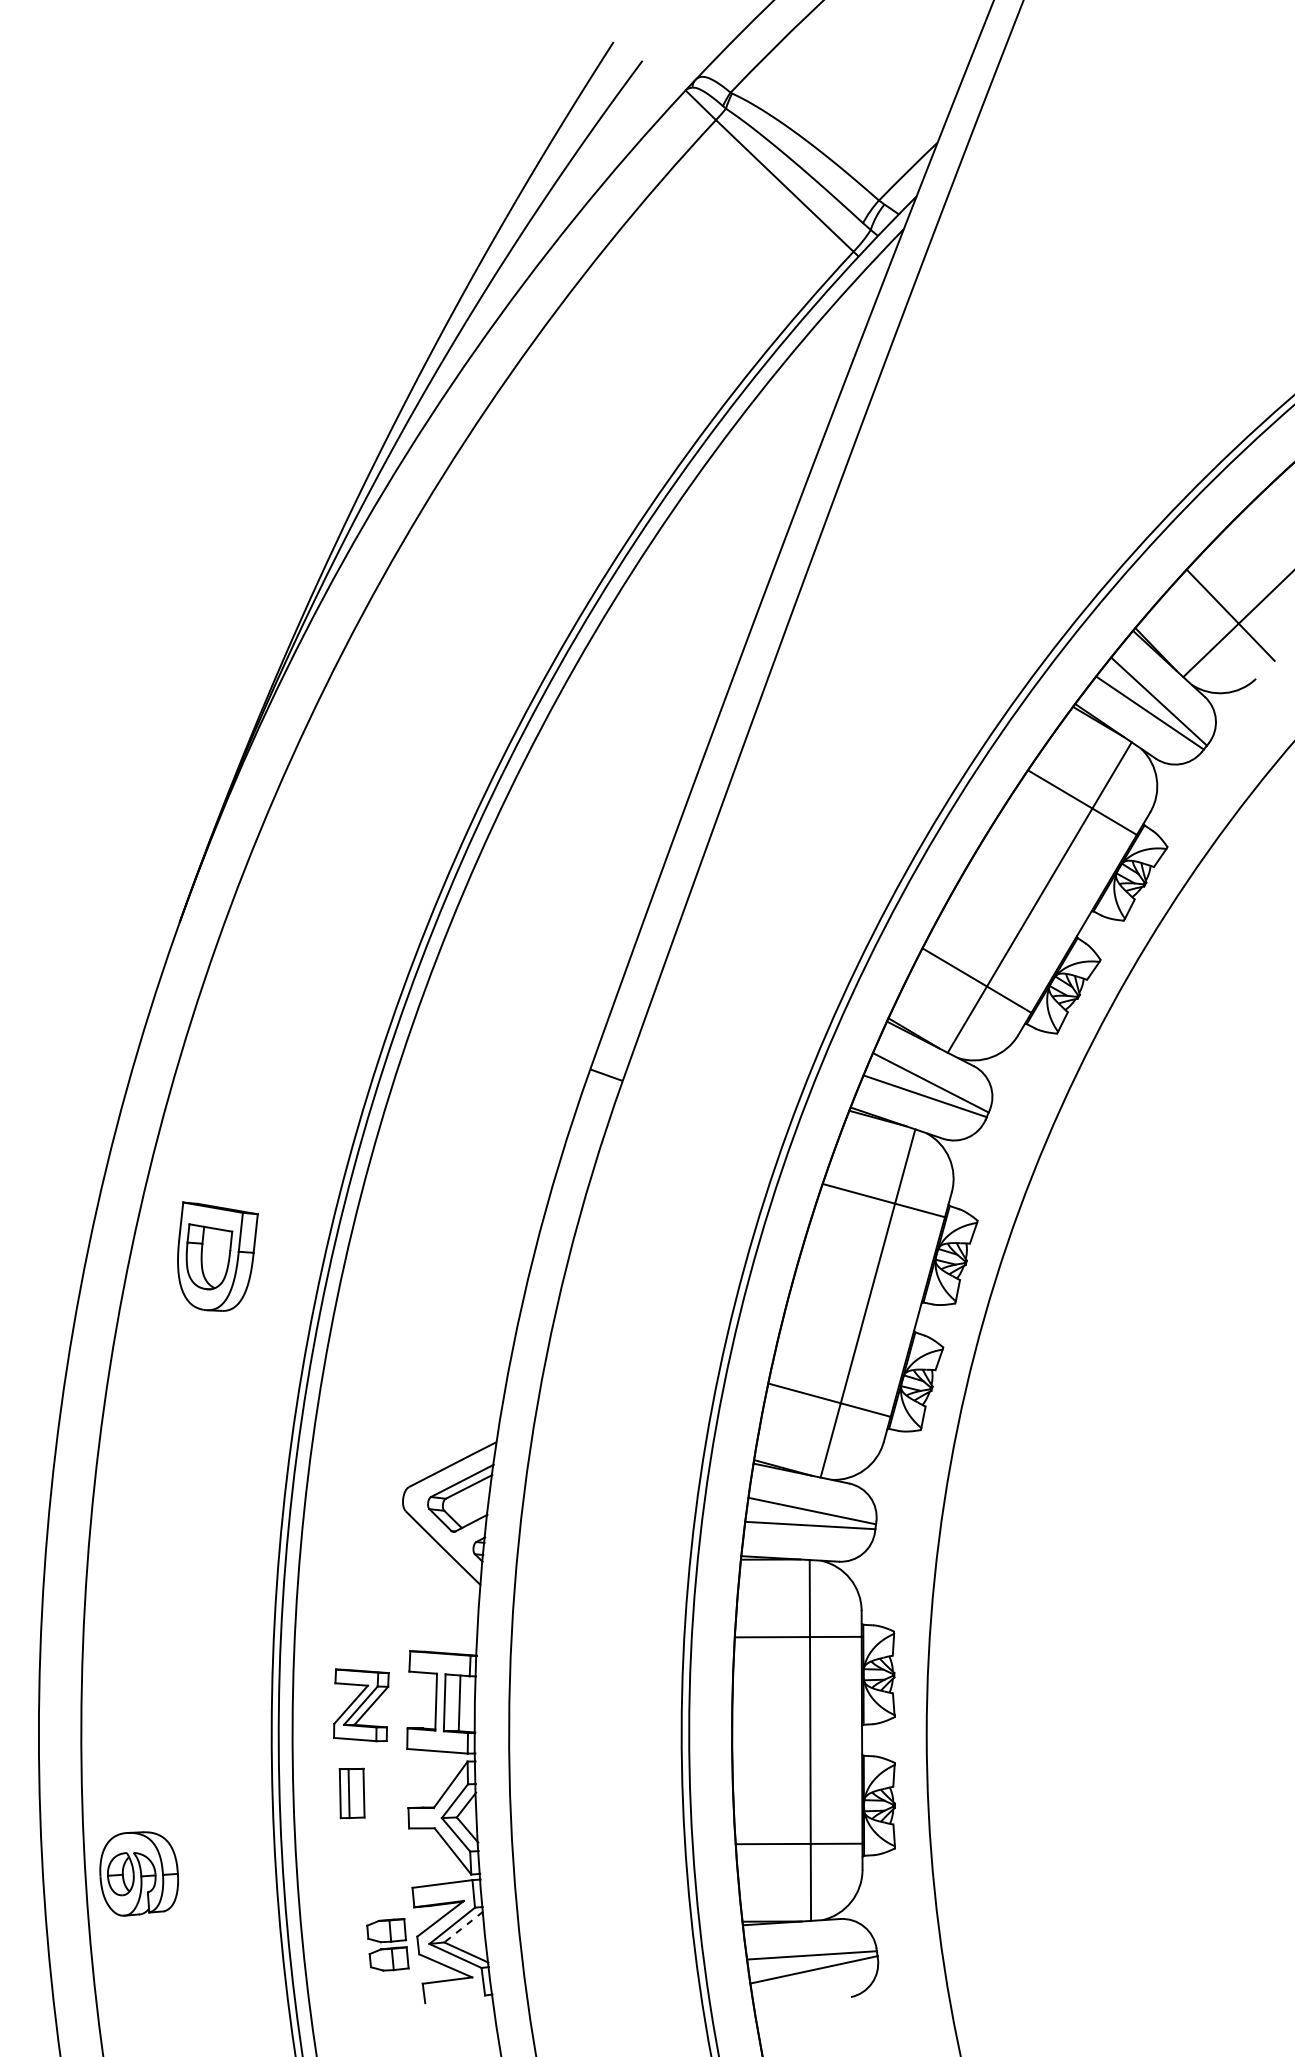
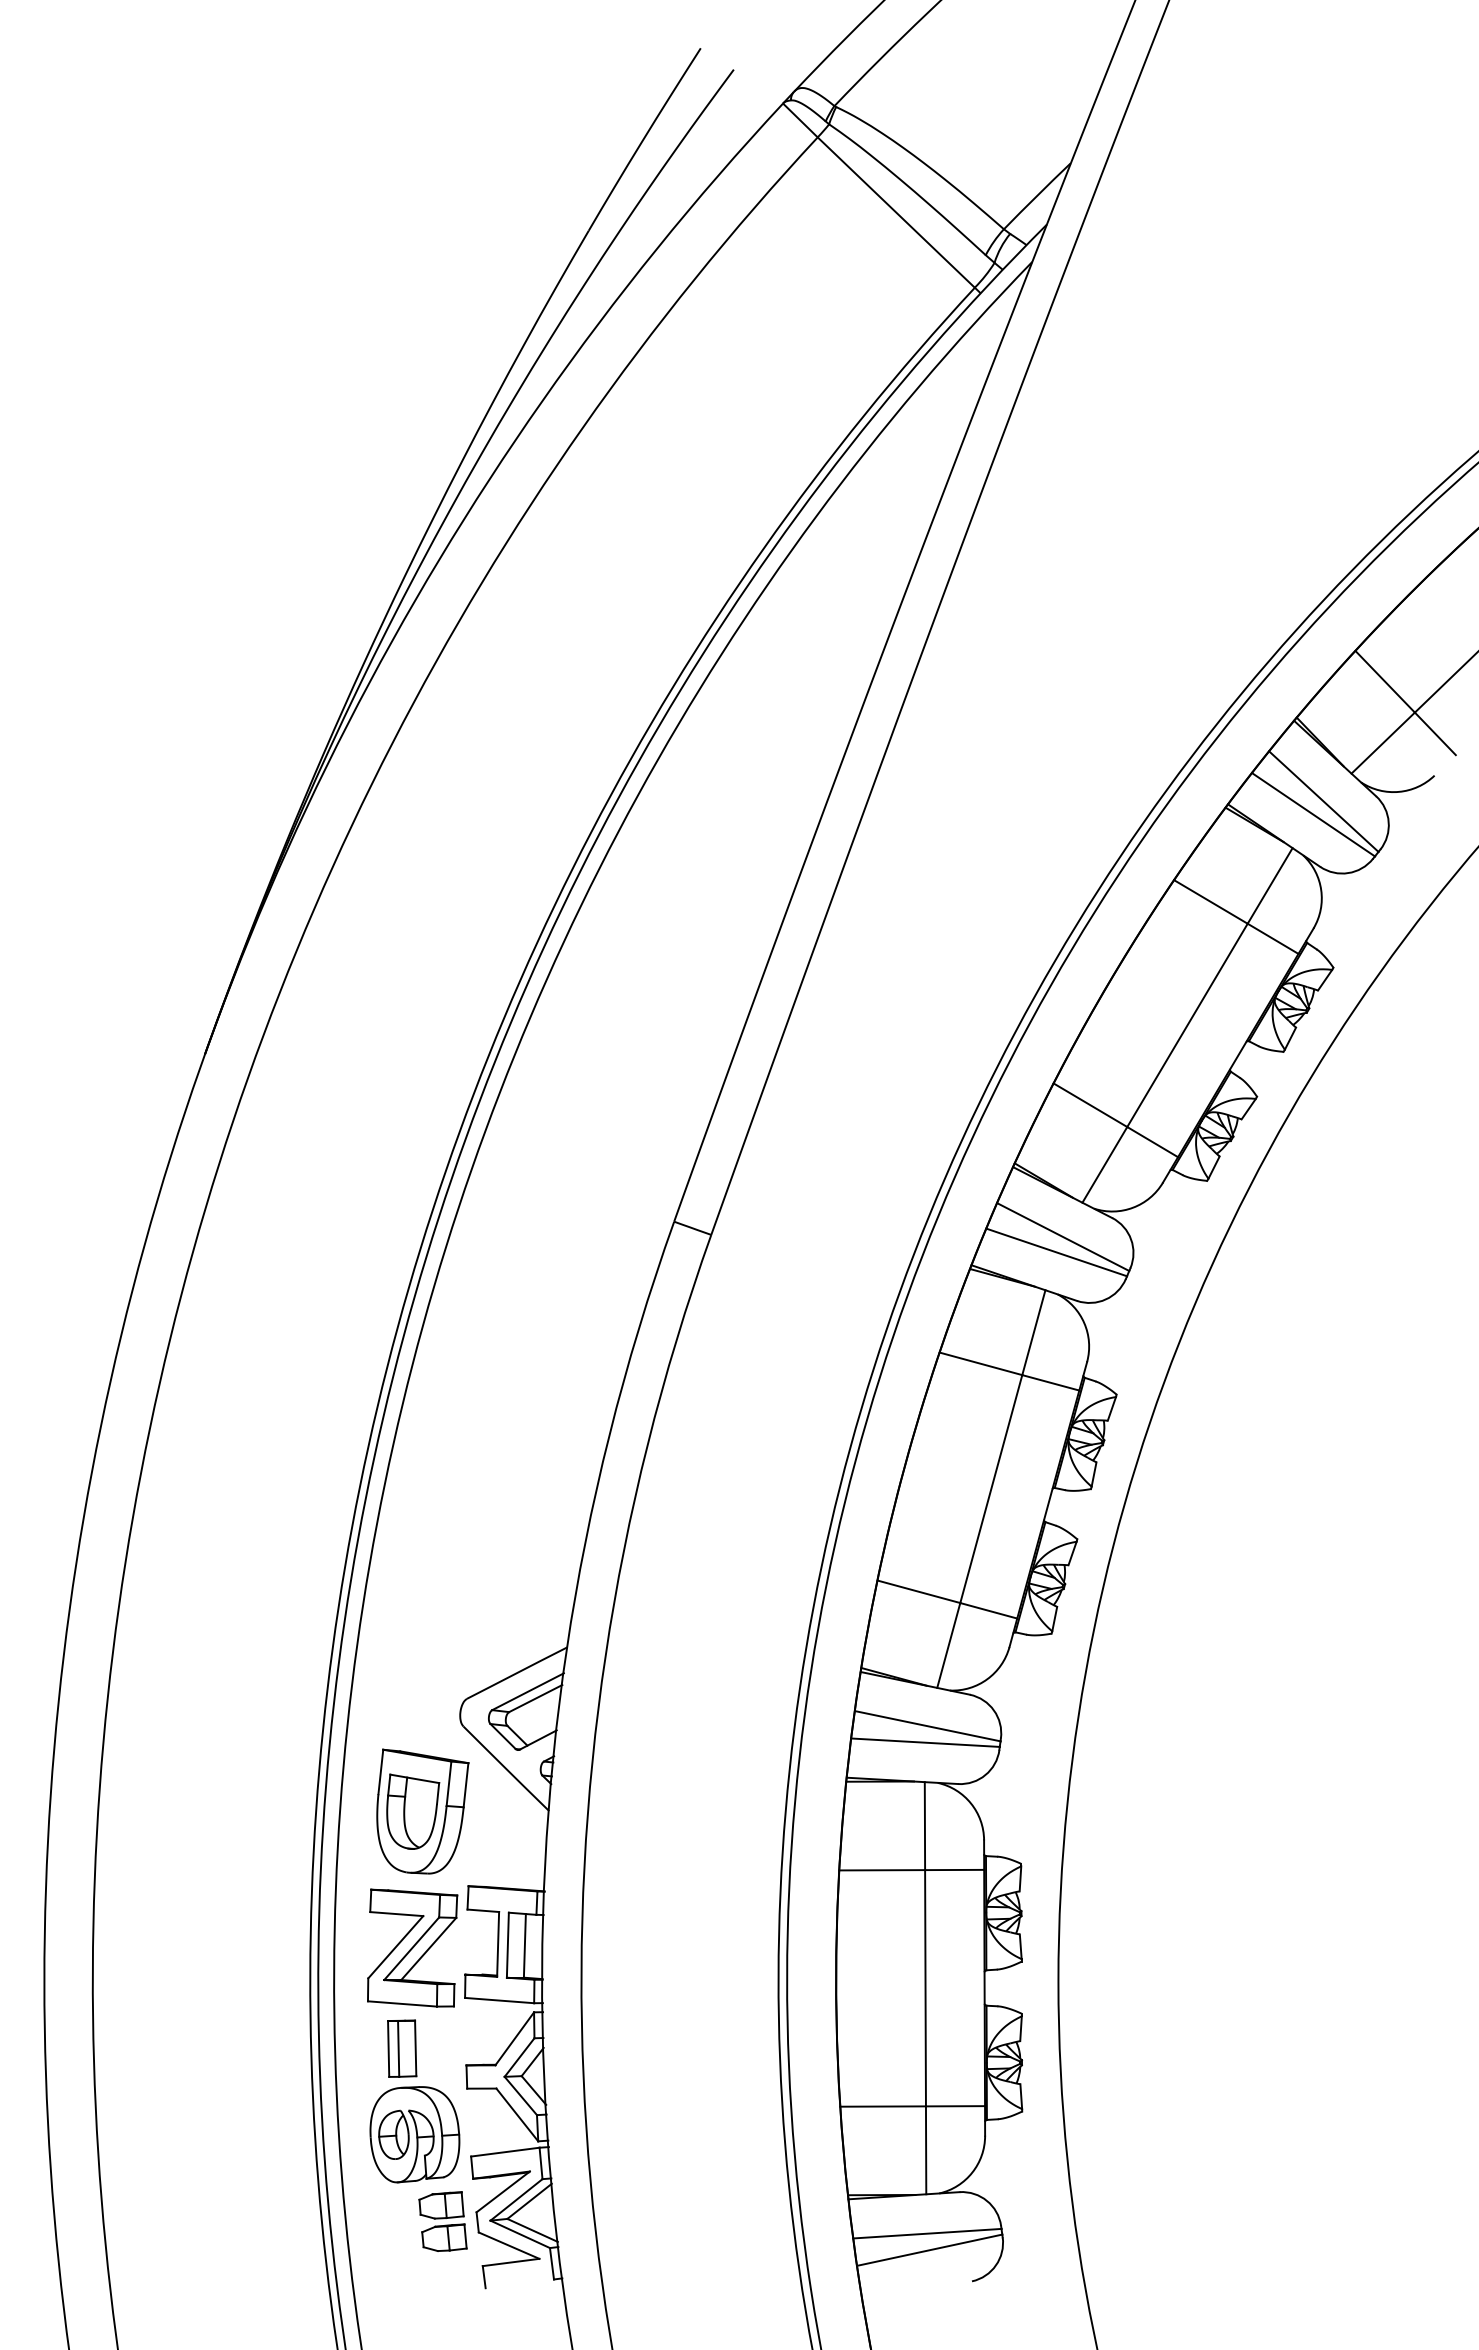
part: (217, 1256) -> (422, 1811), moved
part: (361, 1704) -> (412, 1947), size x1.43
part: (138, 1873) -> (414, 2134), moved
line: (463, 1927) -> (529, 2201), dashed -> solid

